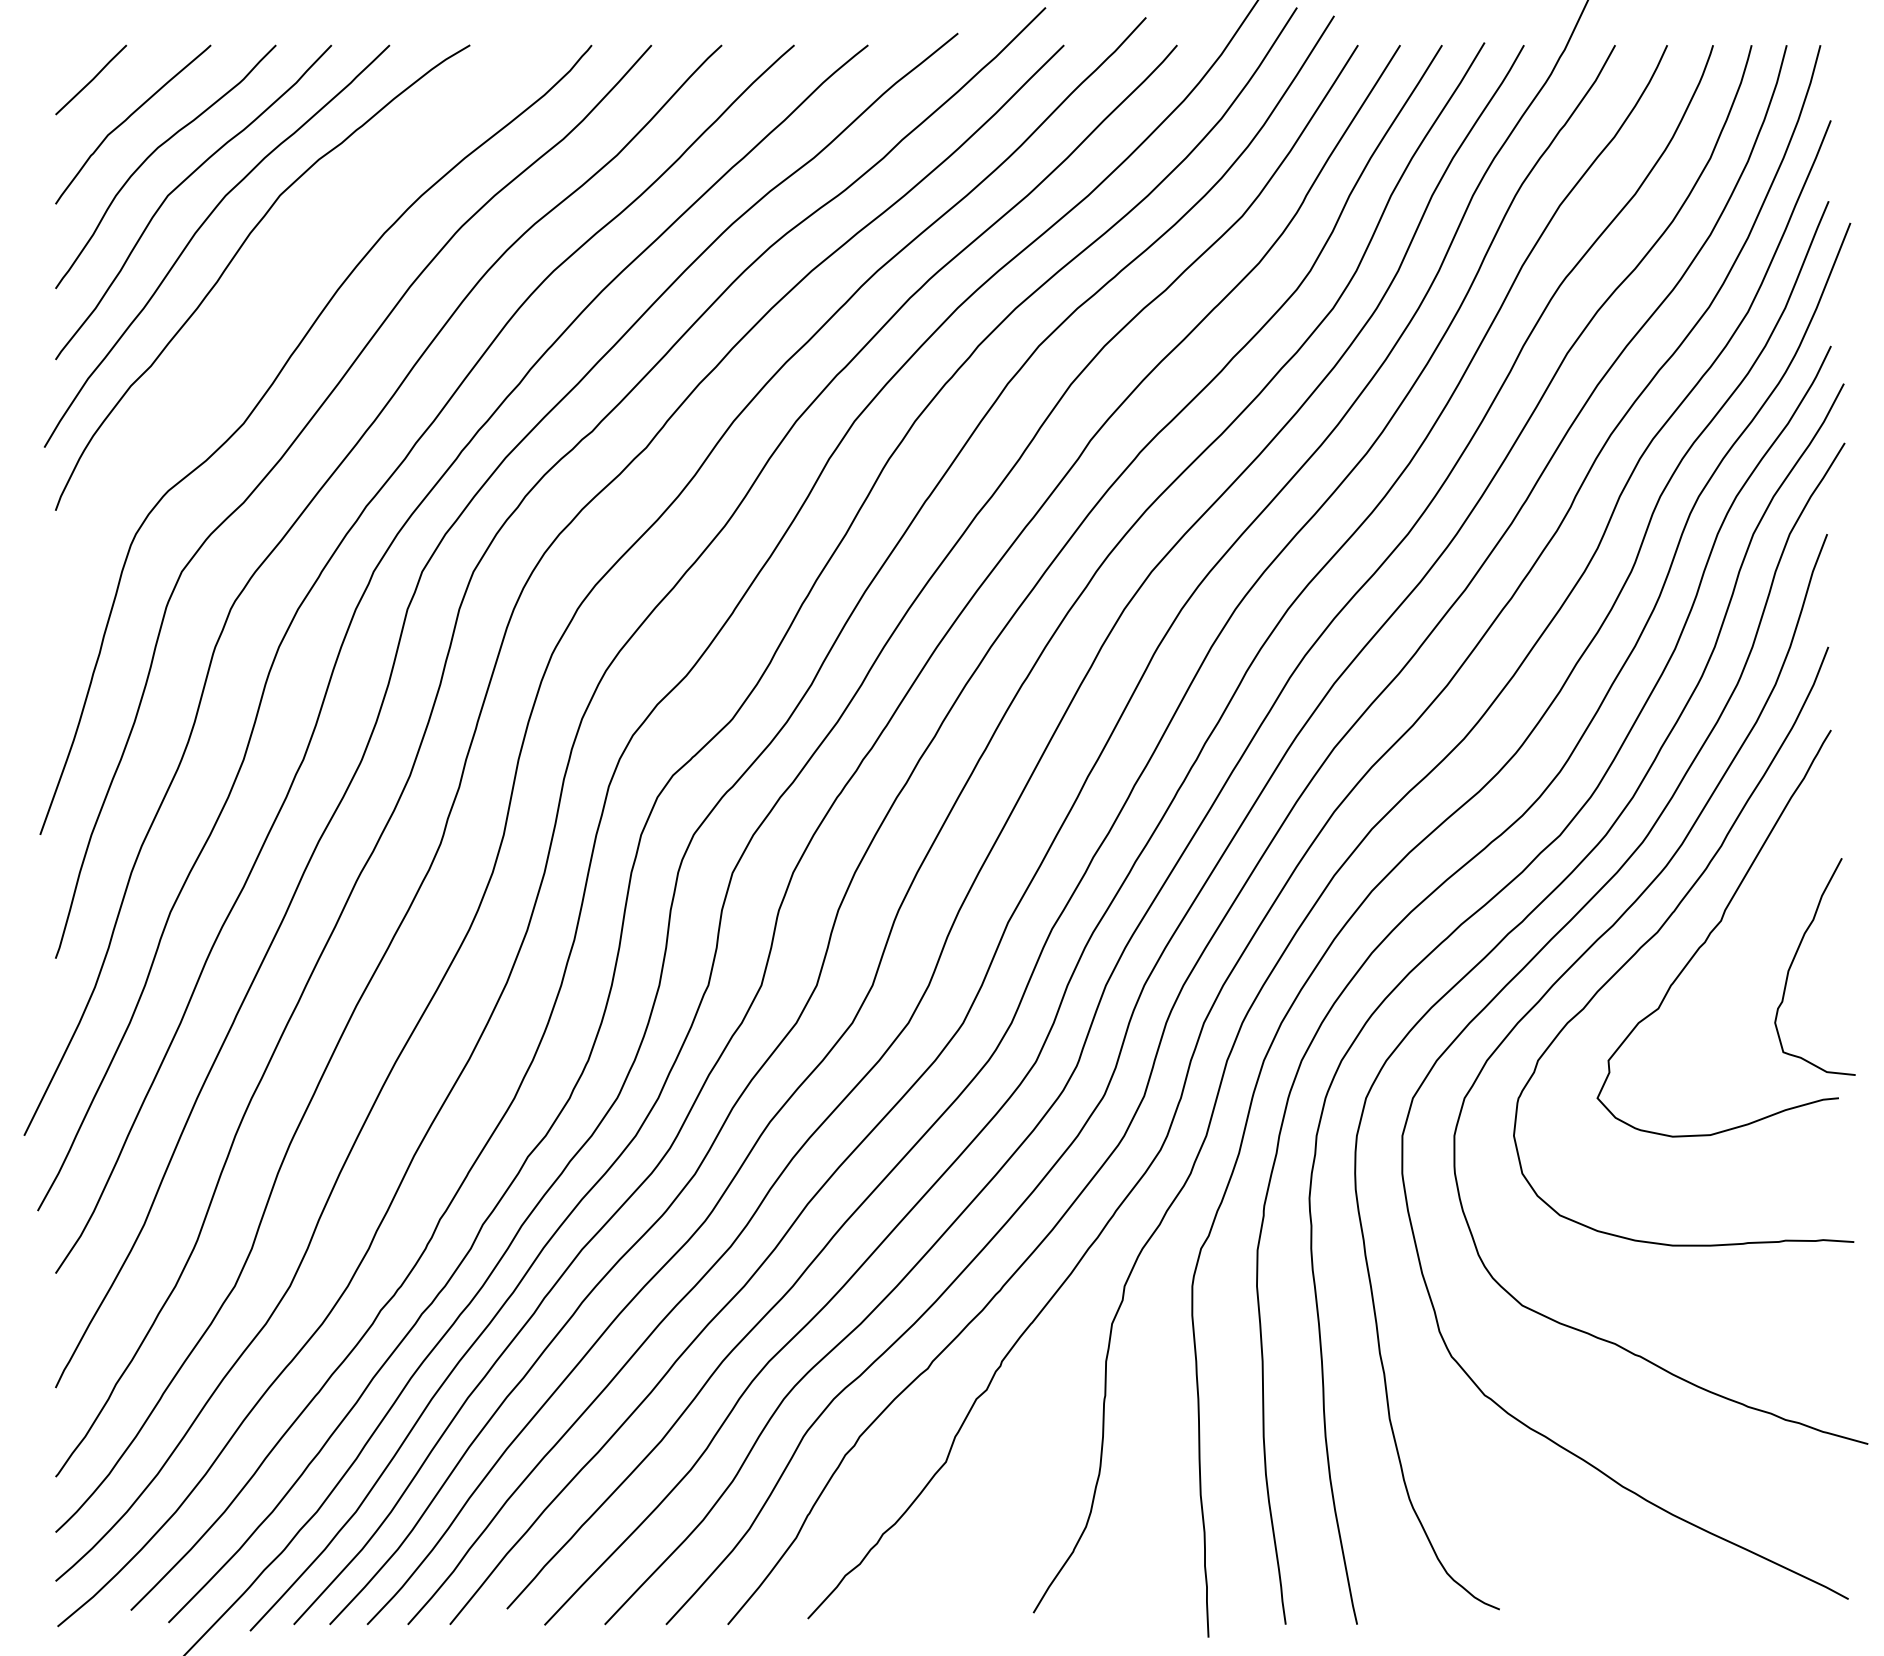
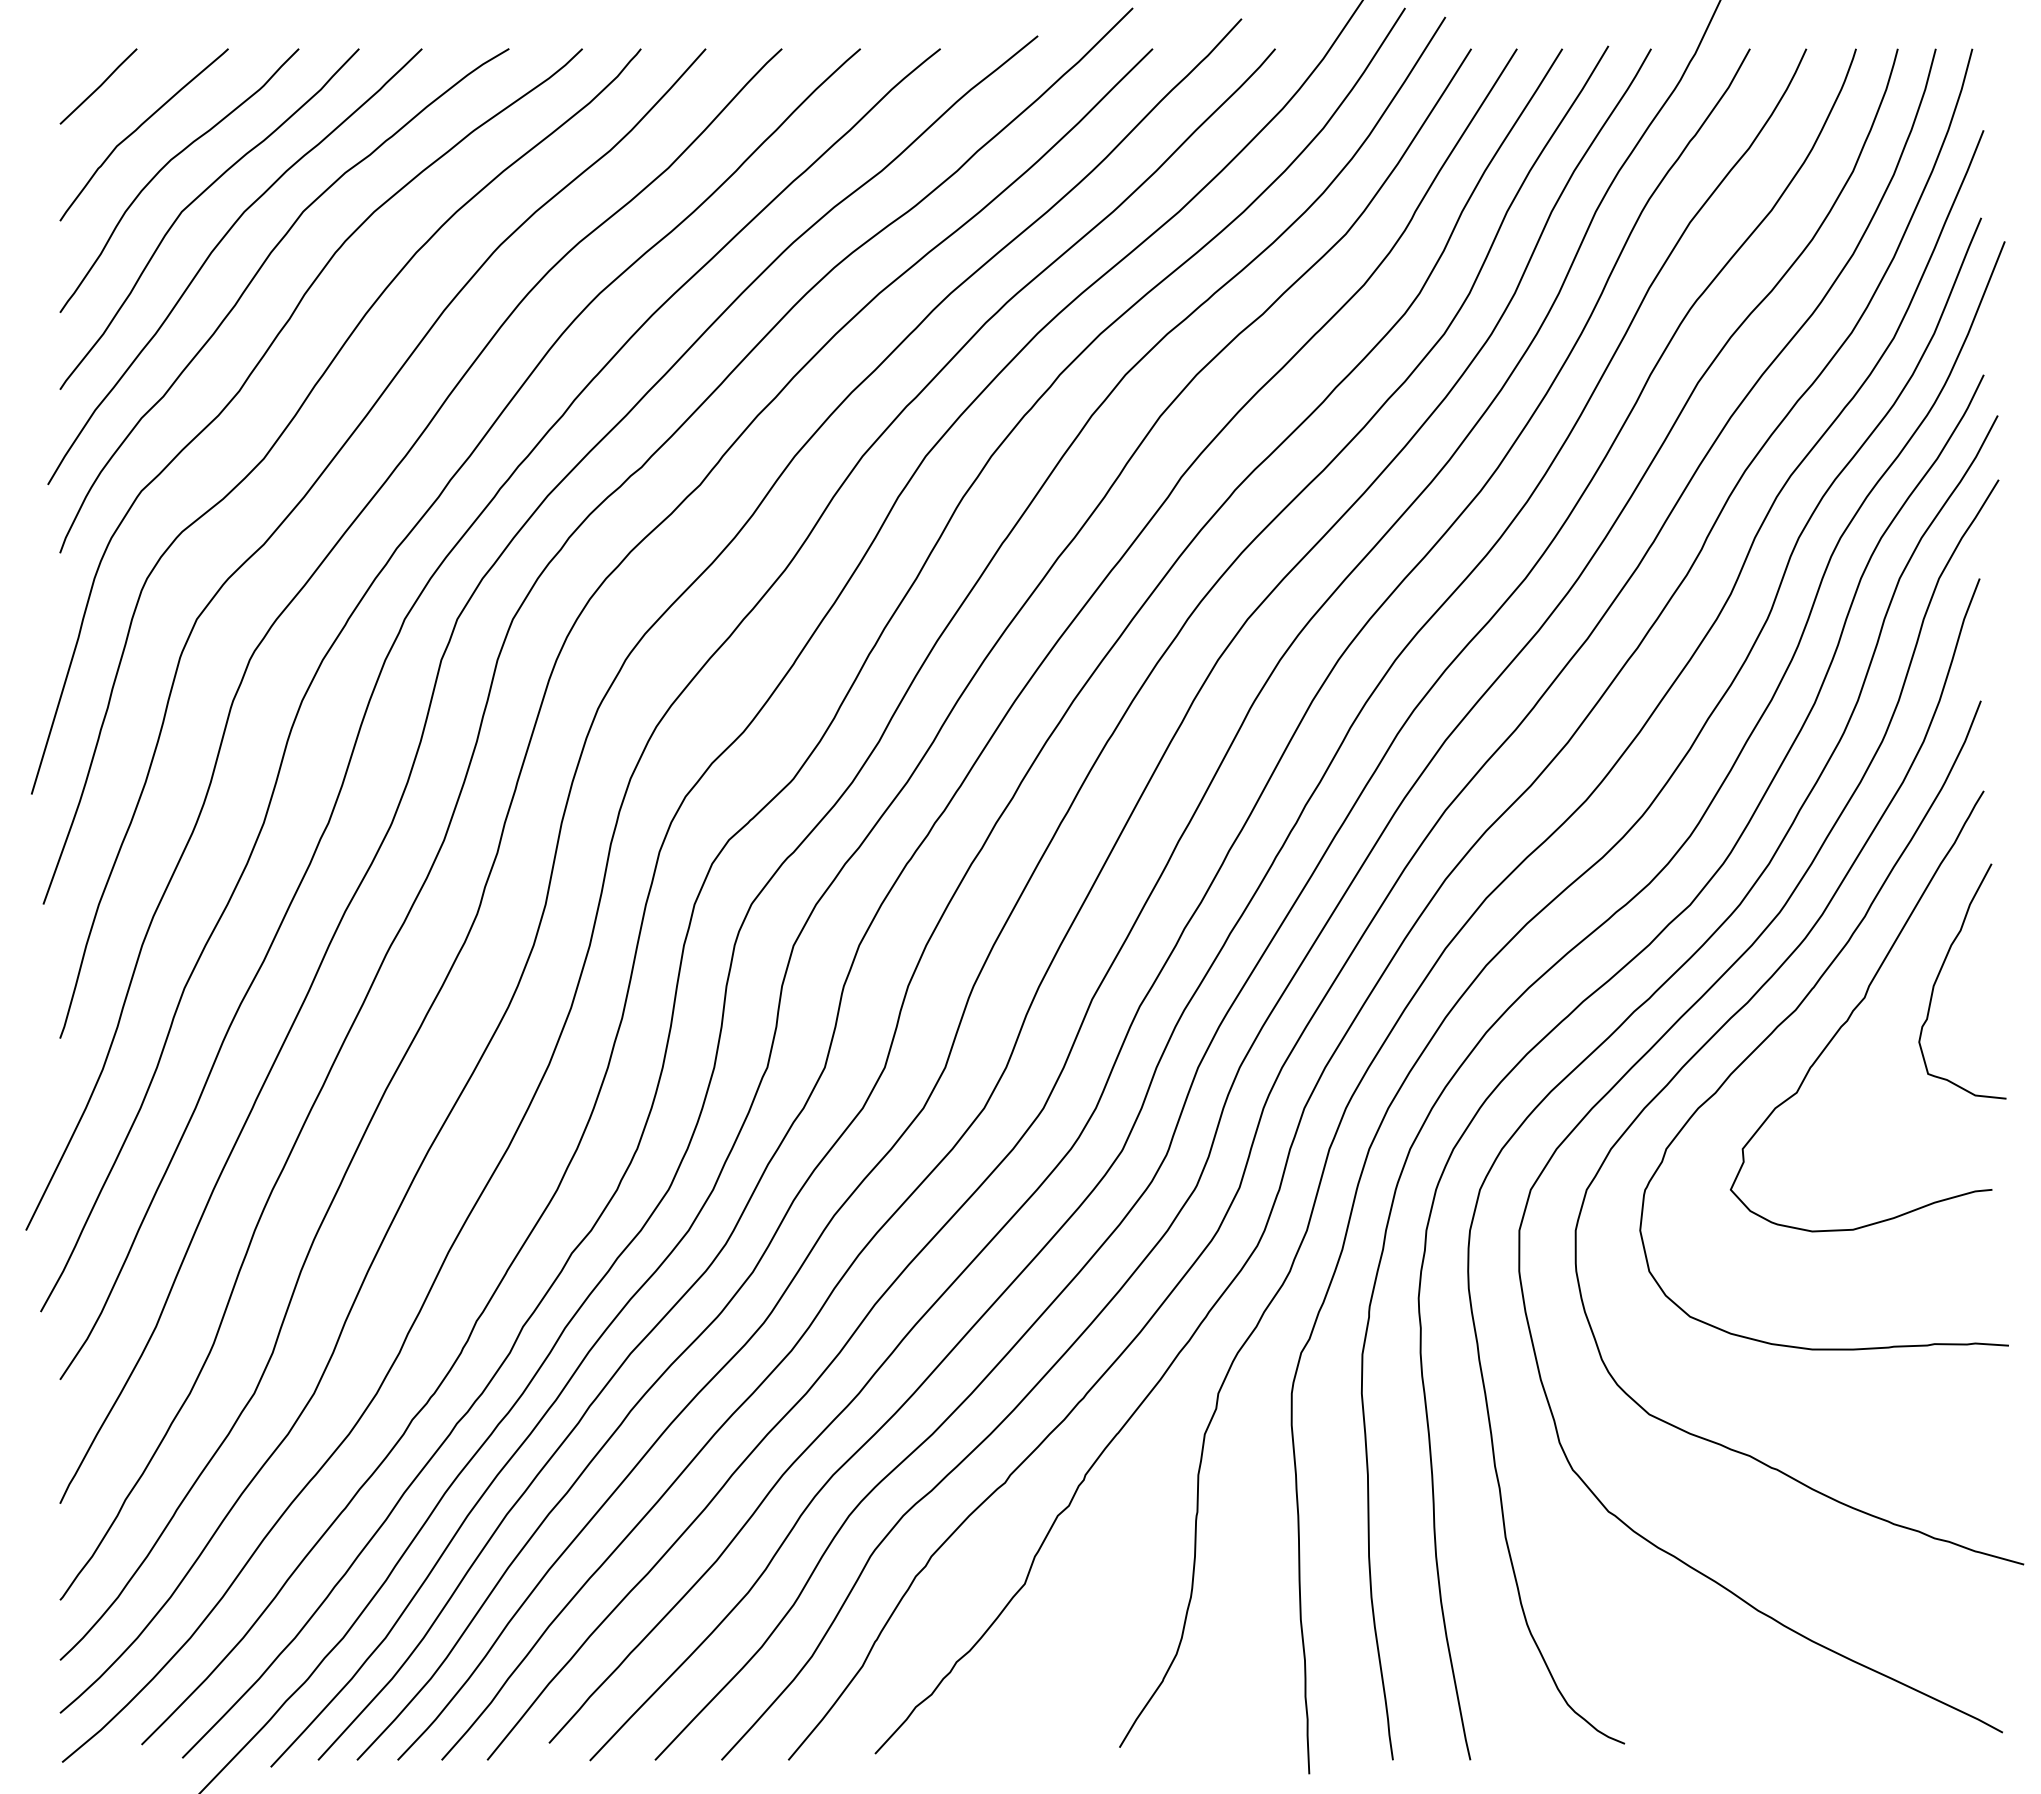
curve: (227, 353) -> (246, 382), added
curve: (1794, 959) -> (1940, 973), moved

